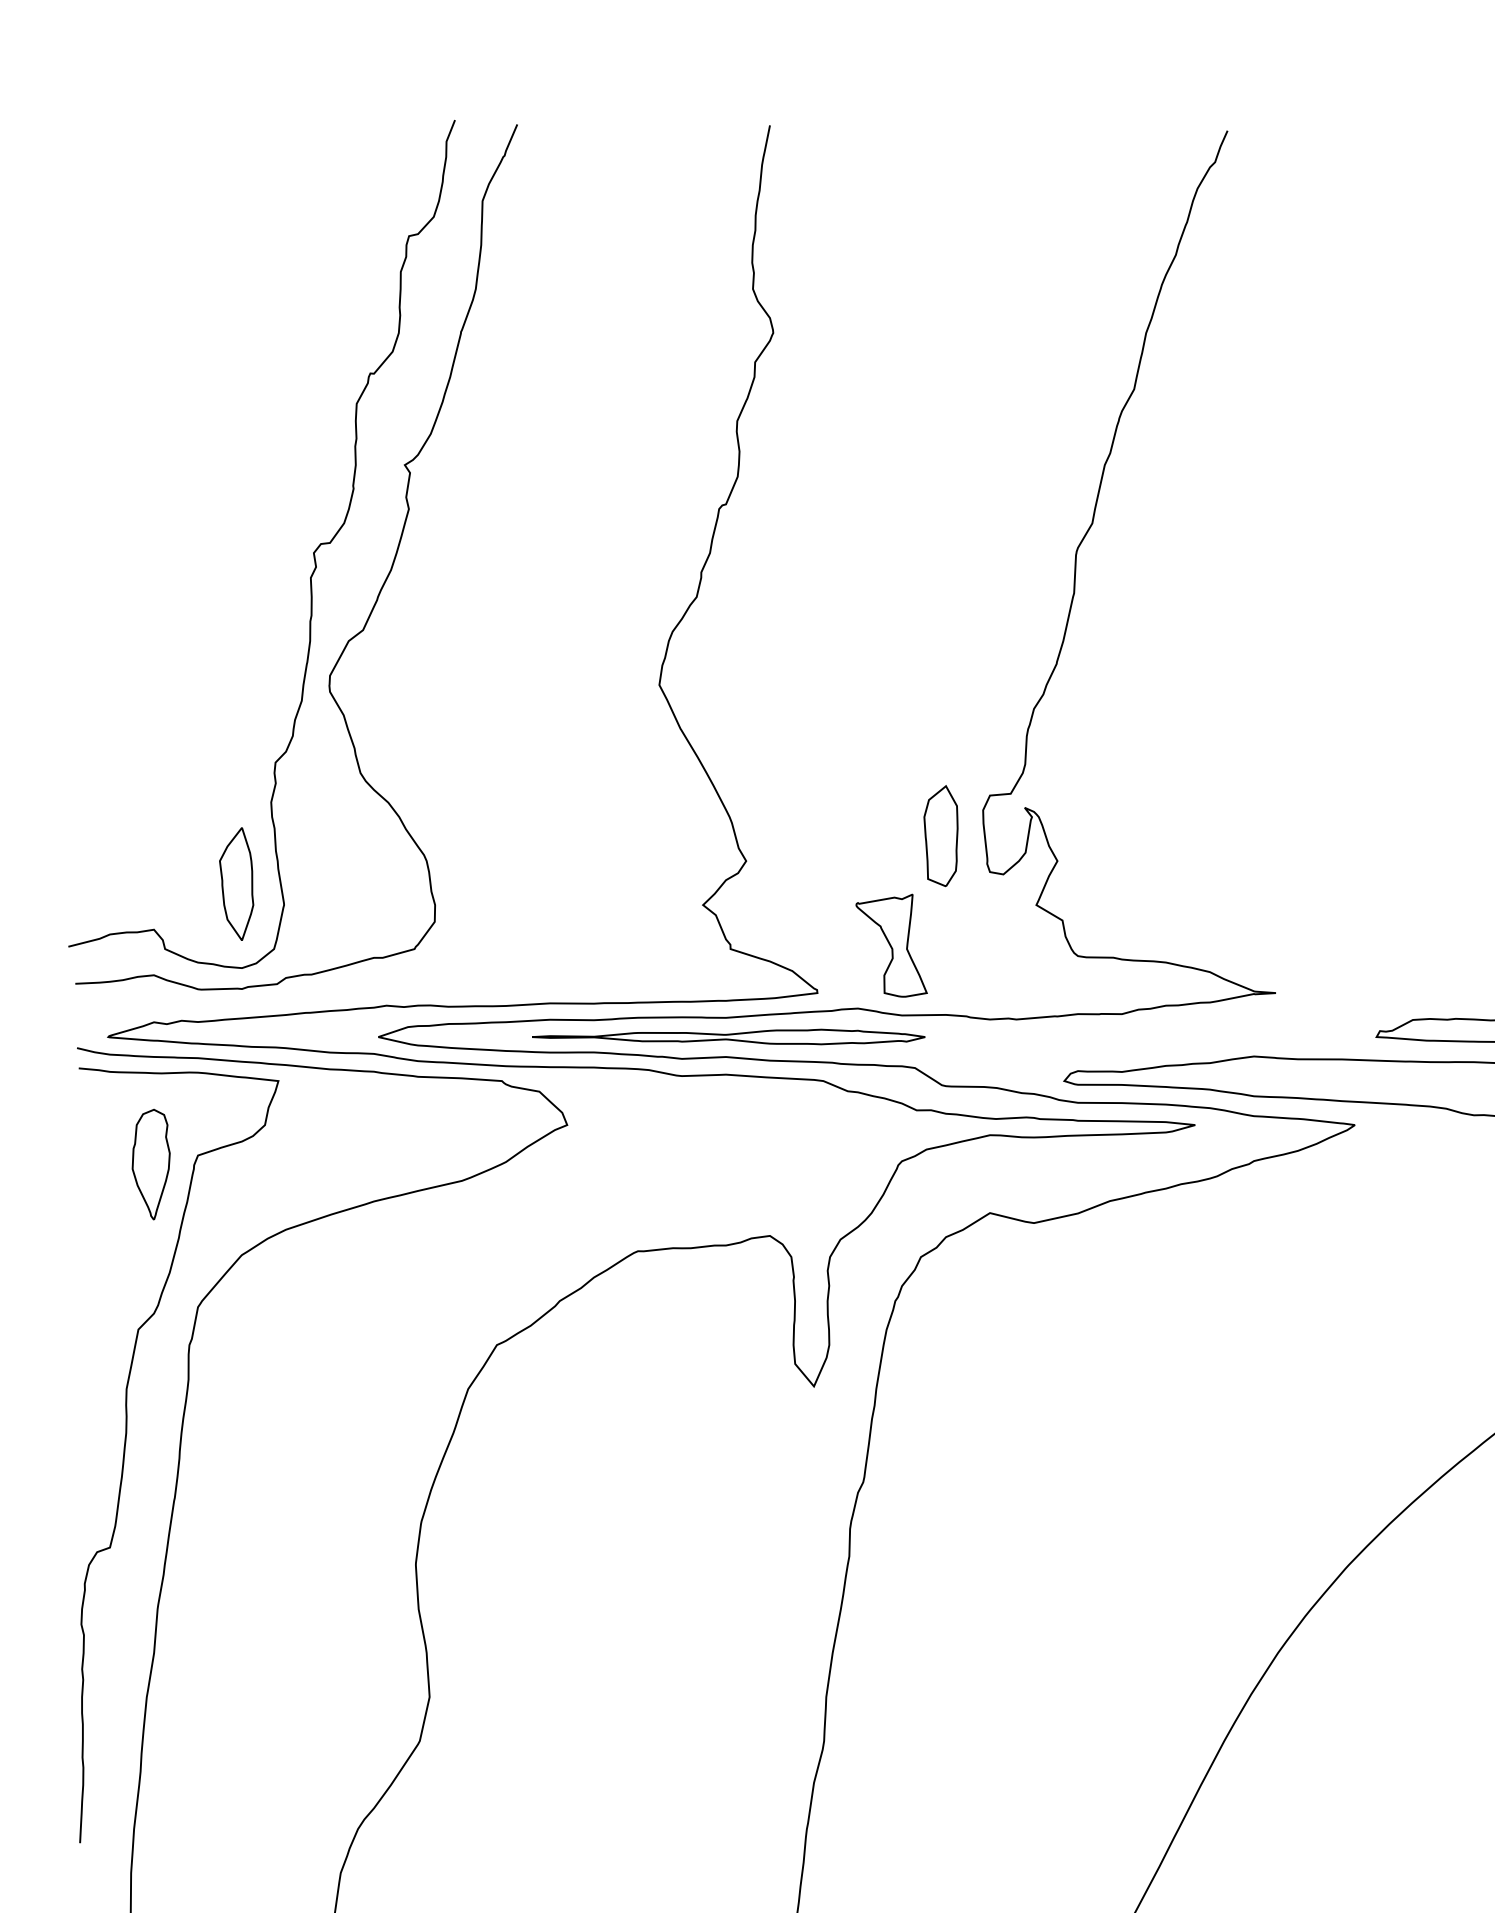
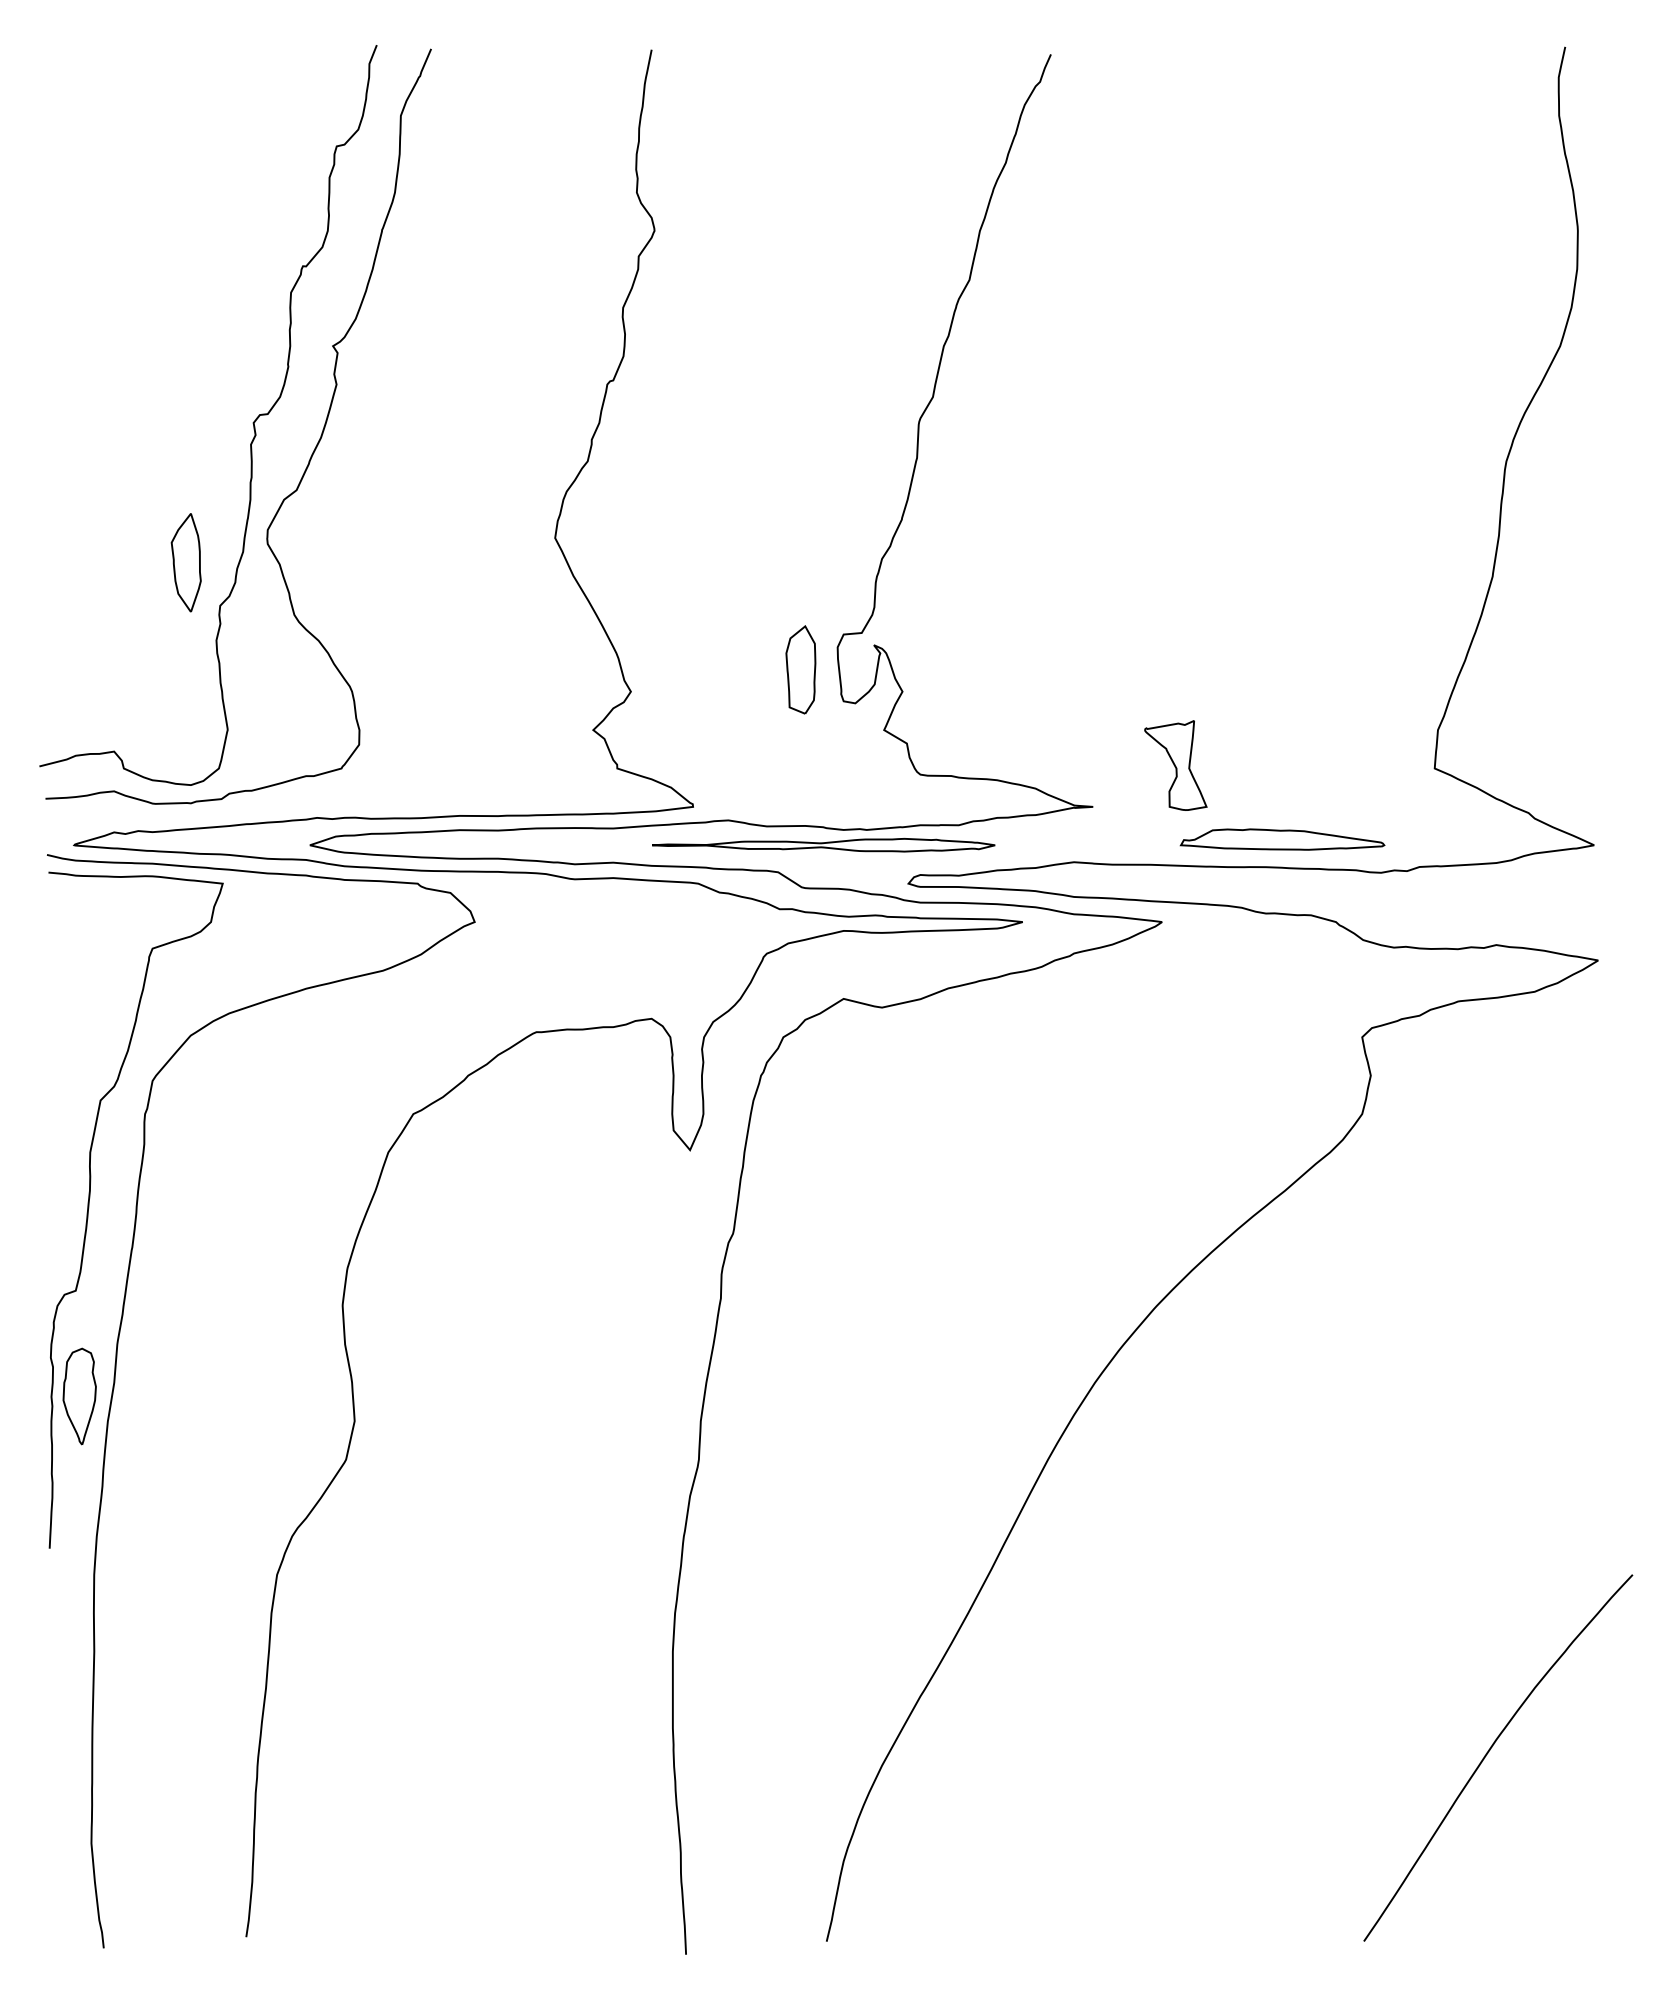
part: (235, 883) -> (185, 562), moved
part: (891, 945) -> (1175, 765), moved
part: (728, 1037) -> (823, 845), moved
part: (150, 1164) -> (79, 1396), moved

